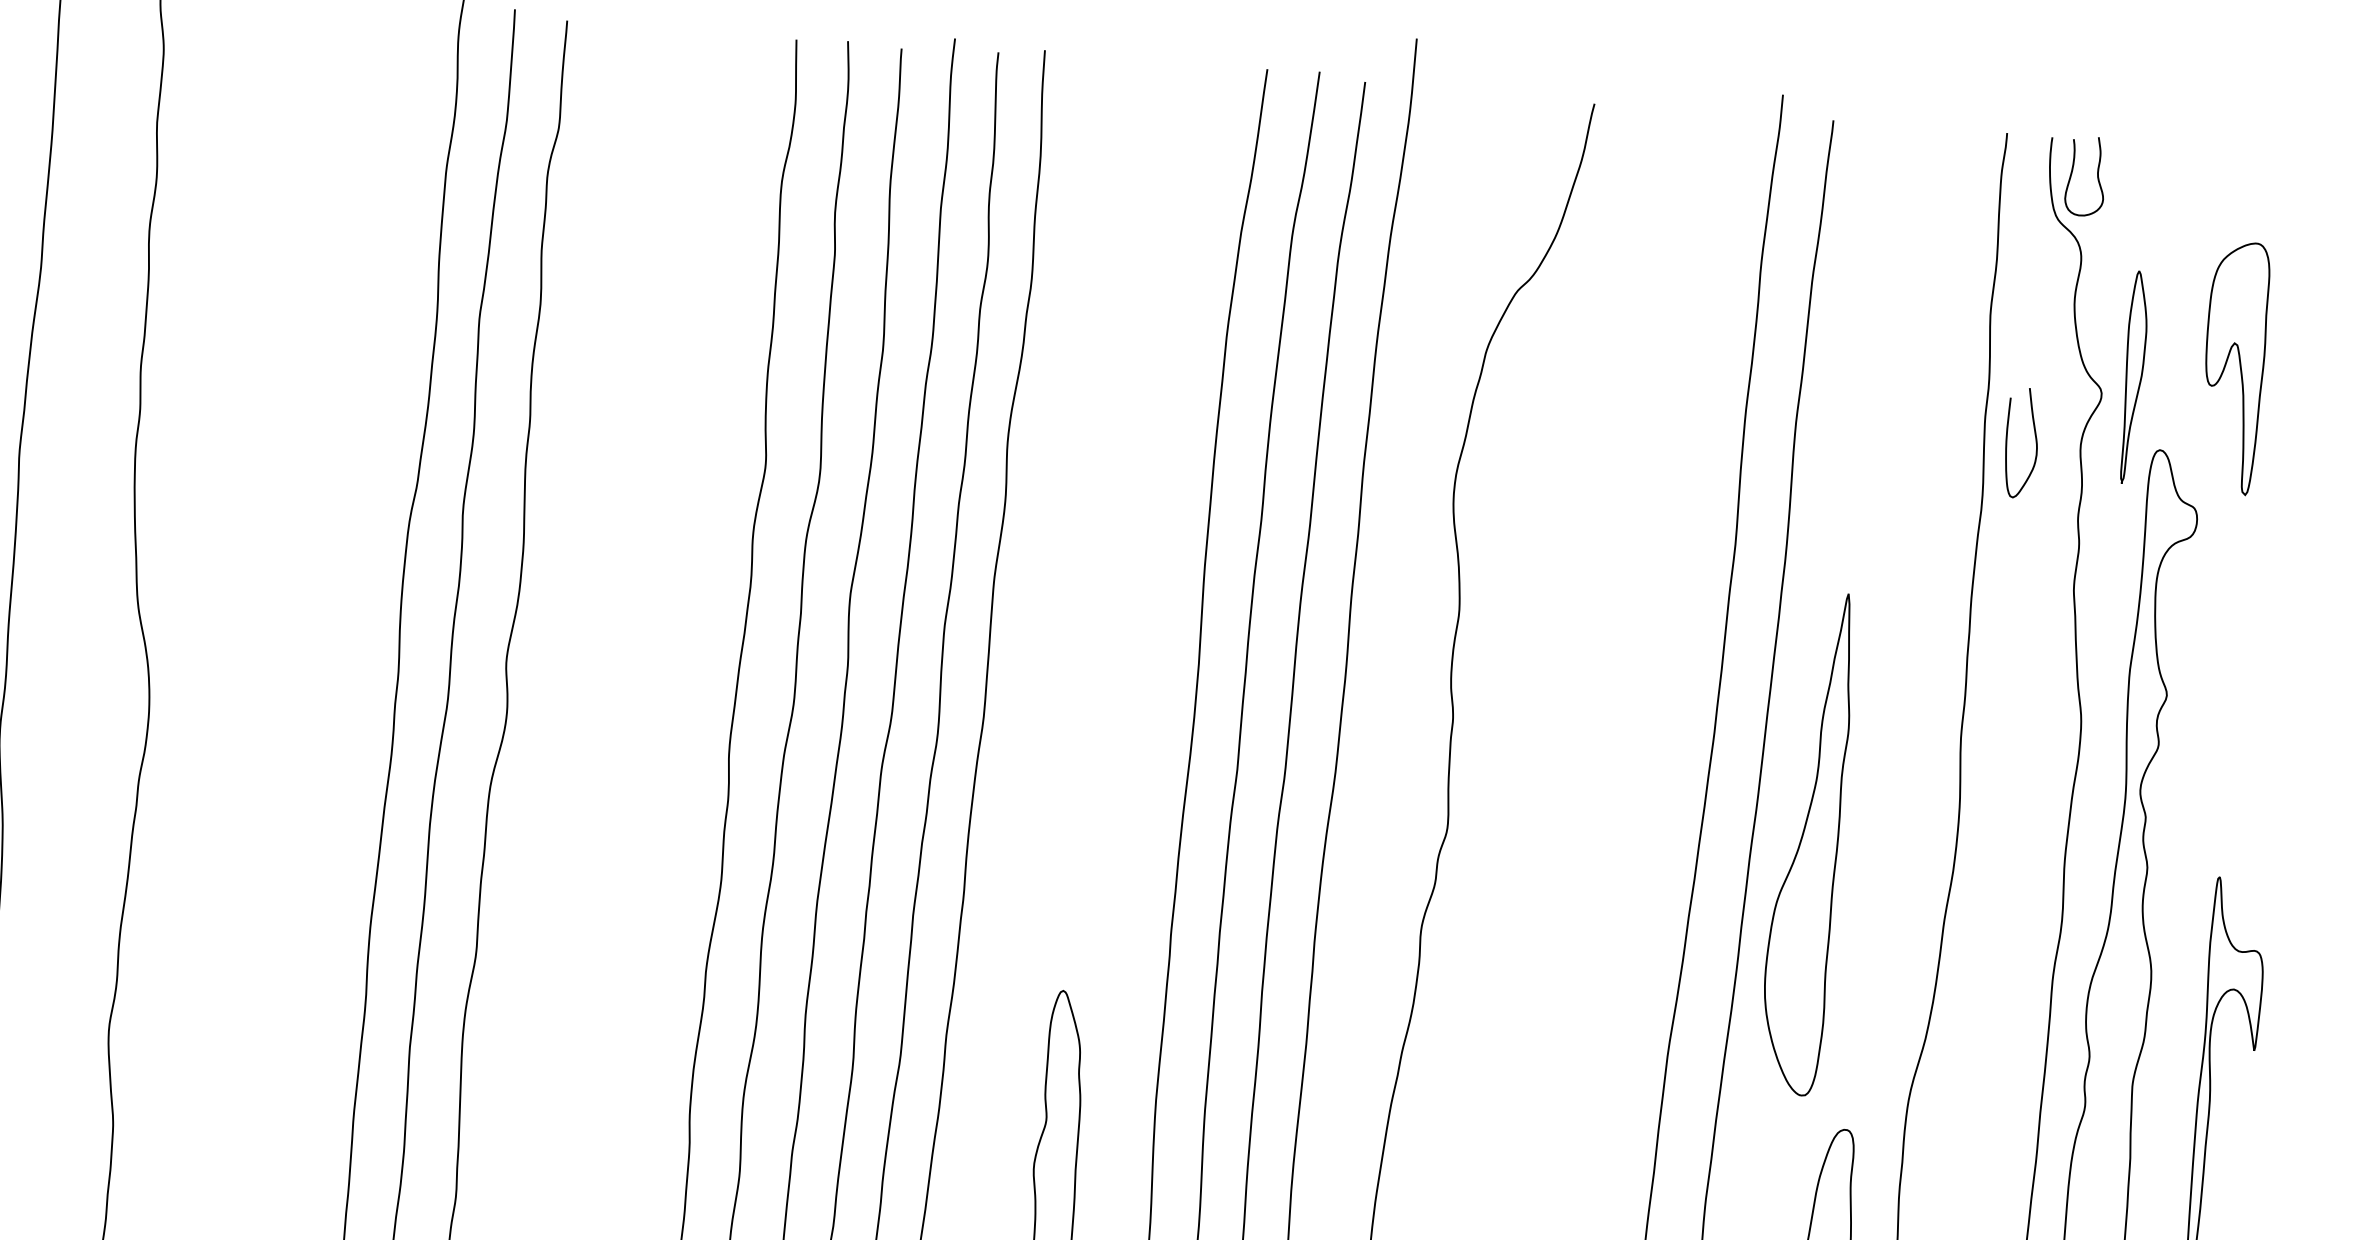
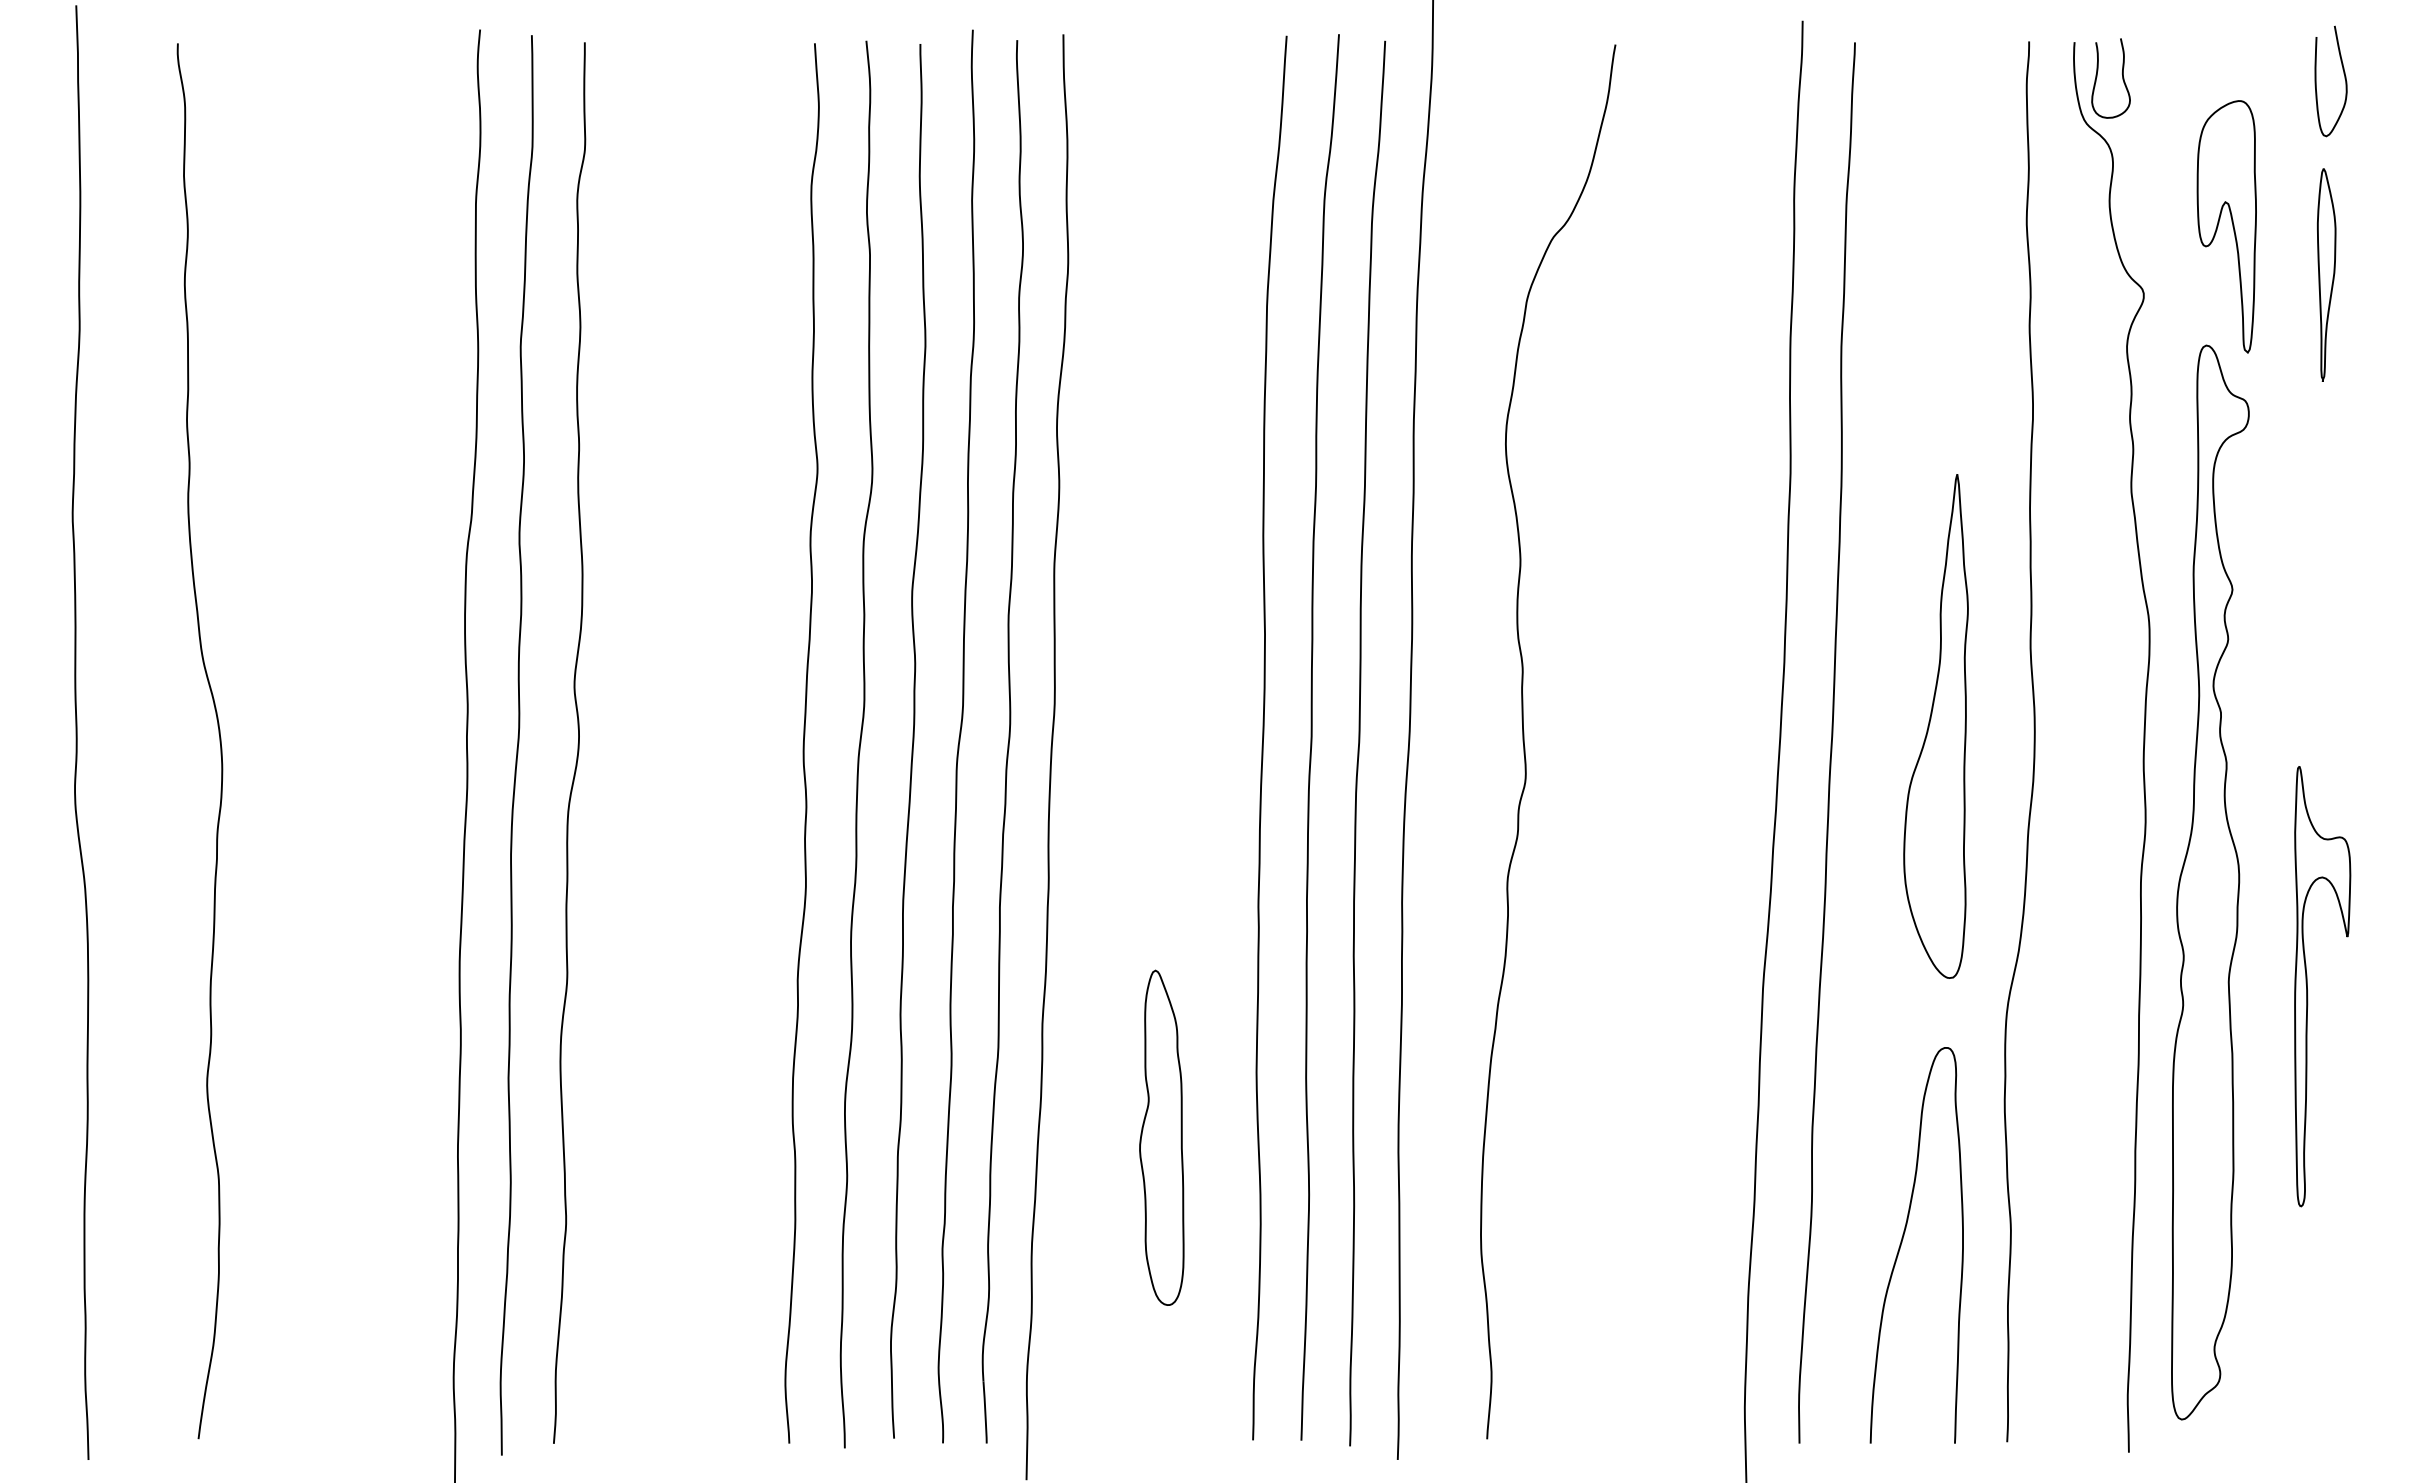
part: (2233, 367) -> (2226, 226), moved
part: (2133, 376) -> (2326, 274), moved
curve: (2007, 442) -> (2316, 81), moved
part: (1807, 843) -> (1935, 726), moved

